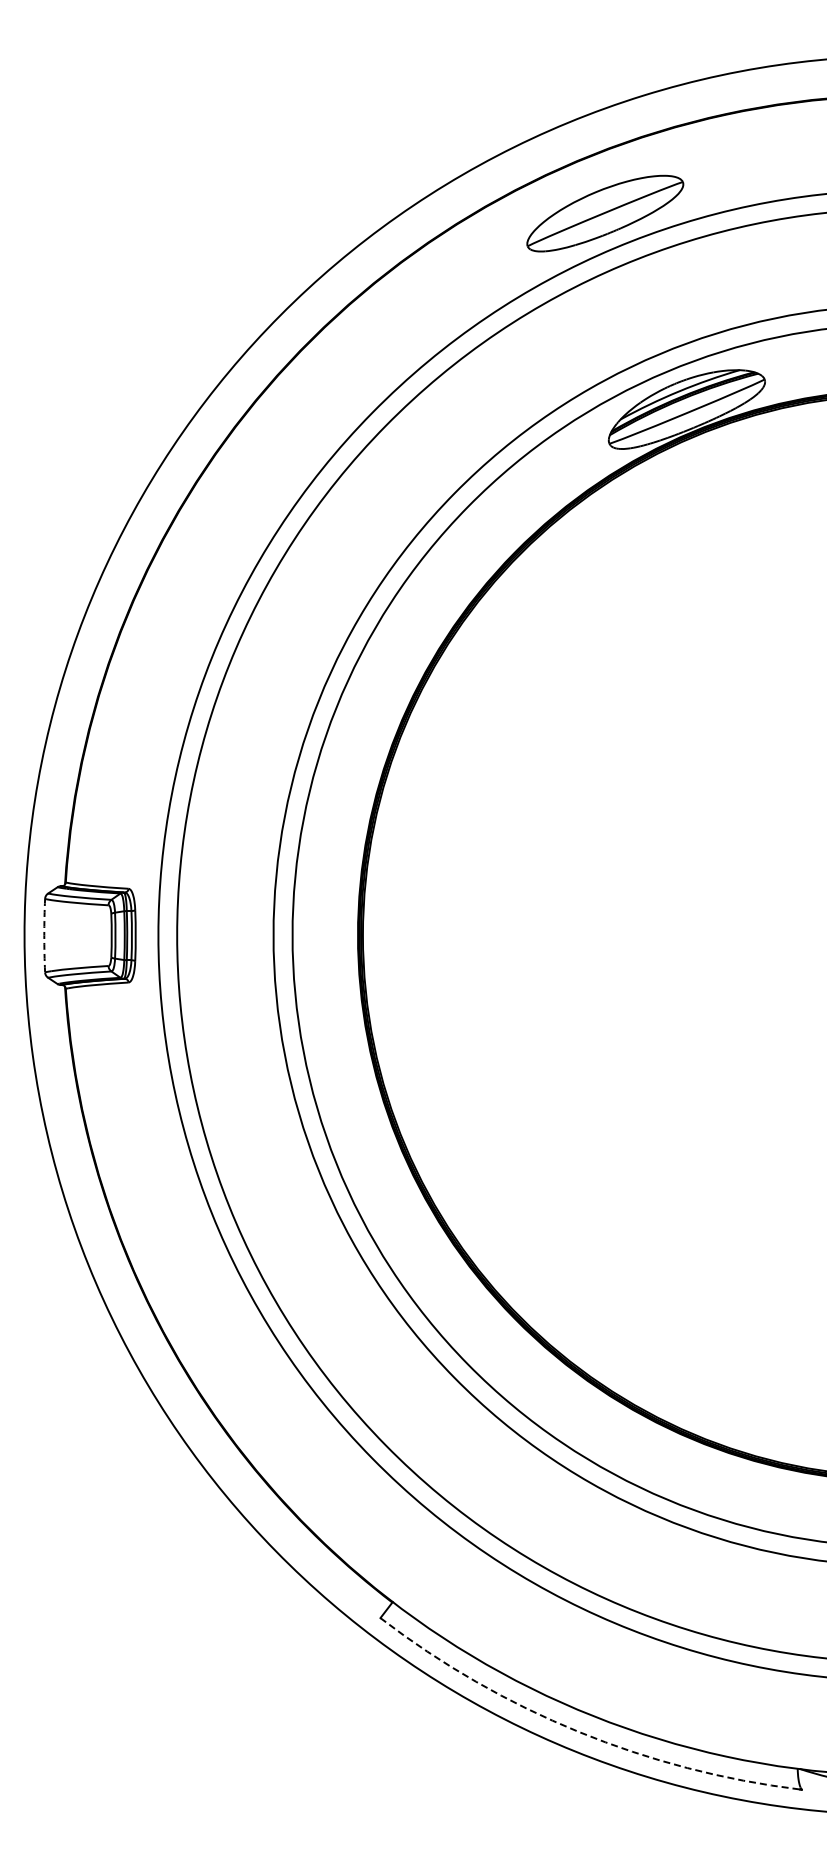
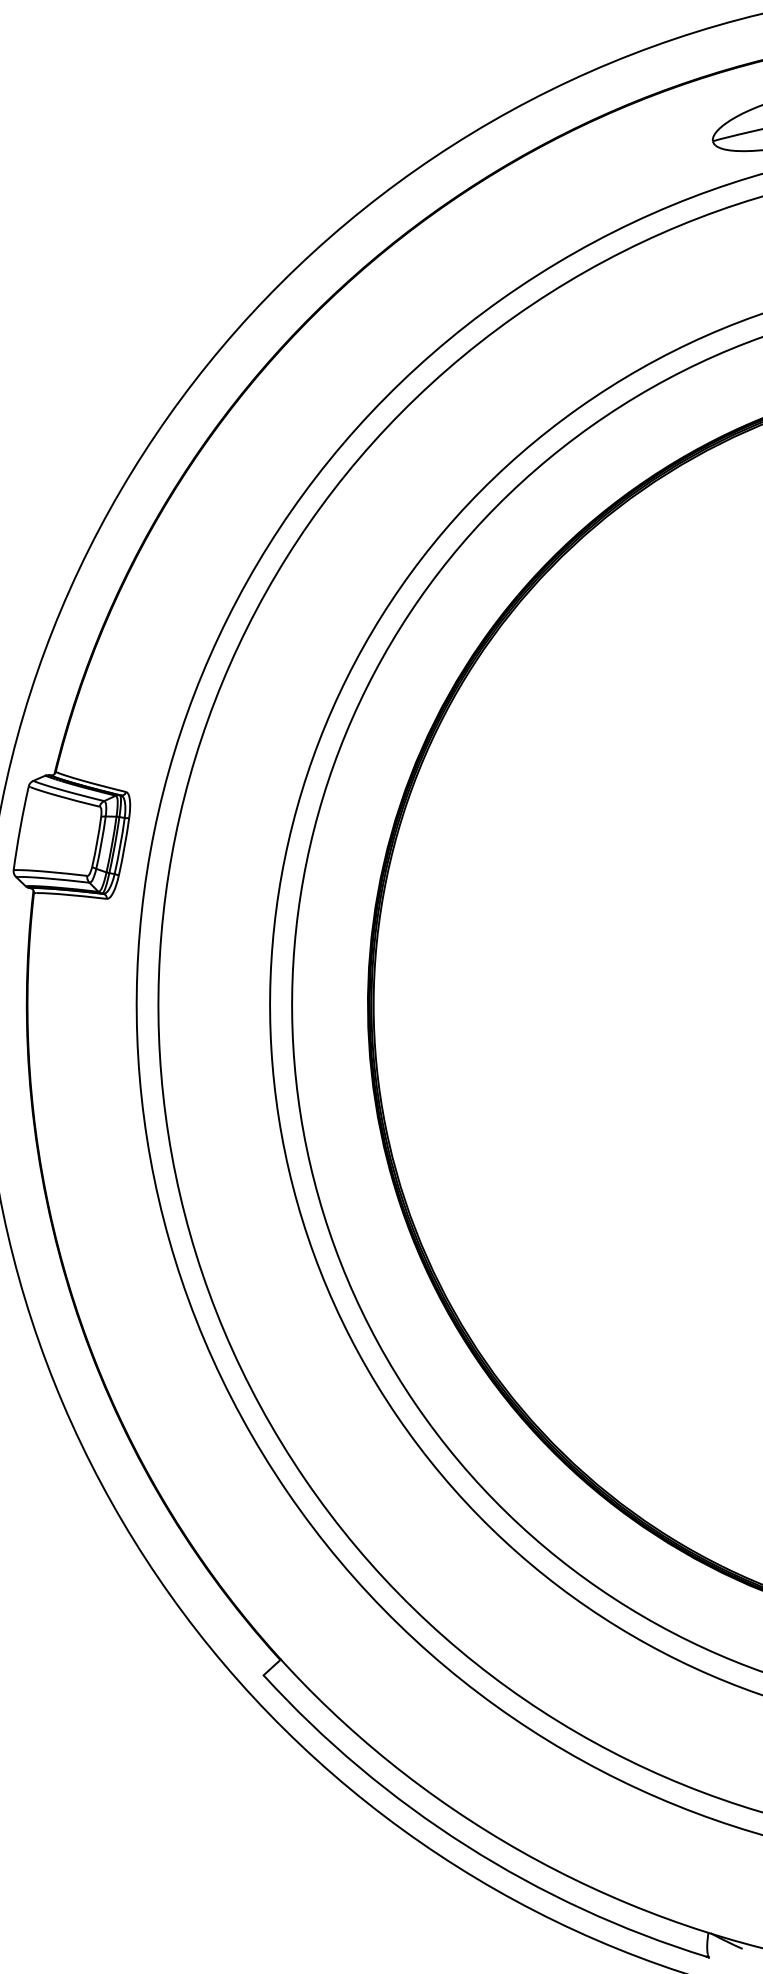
arc: (44, 935) -> (20, 828), dashed -> solid
arc: (578, 1731) -> (466, 1845), dashed -> solid

